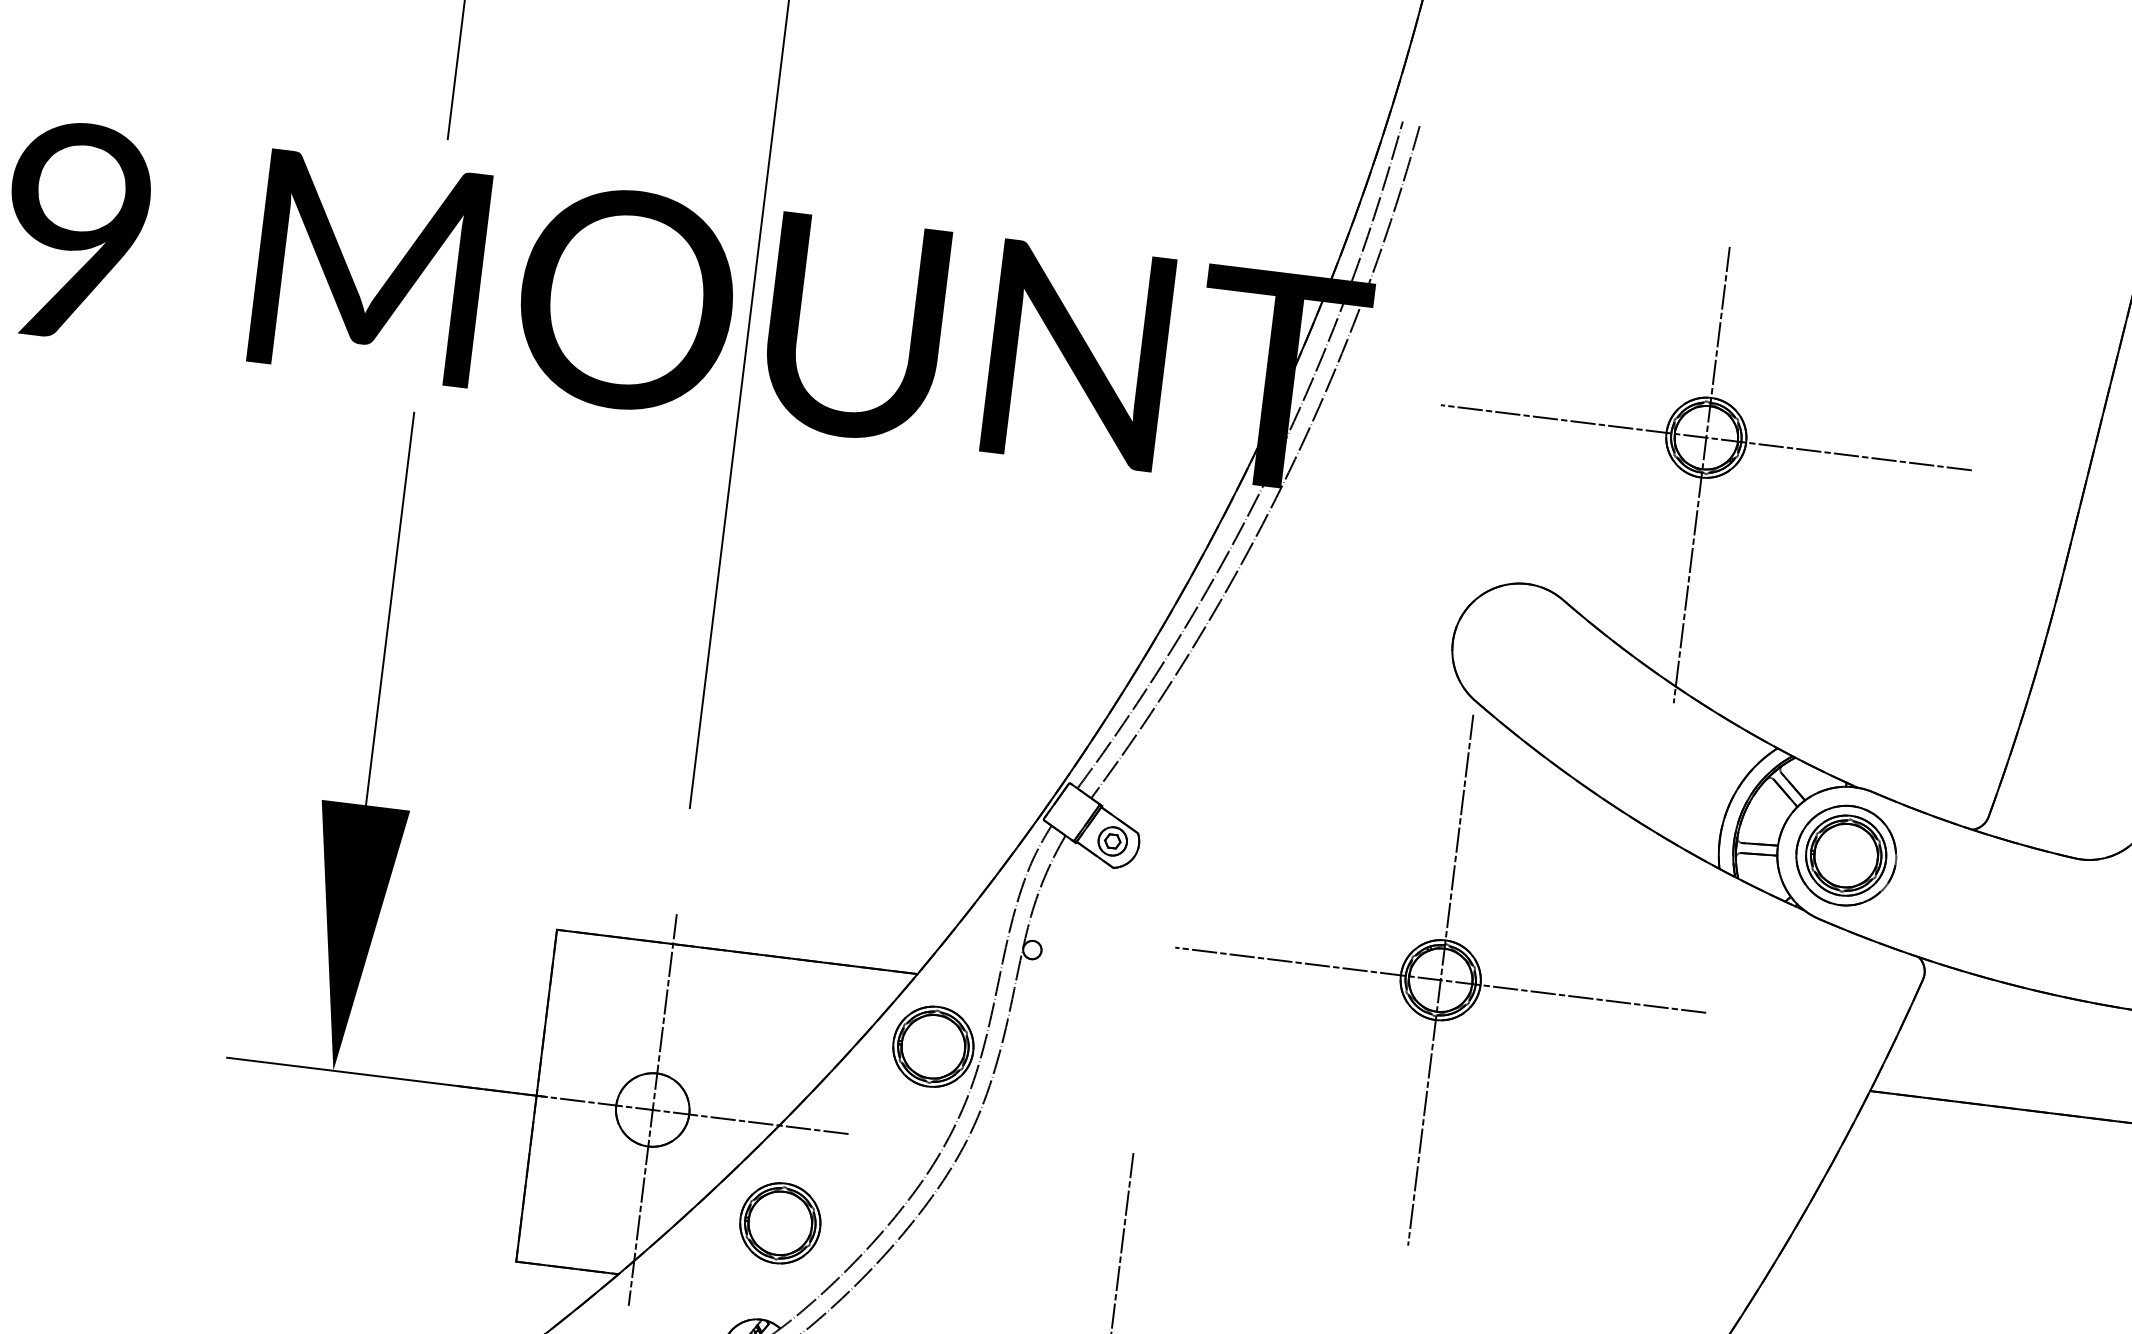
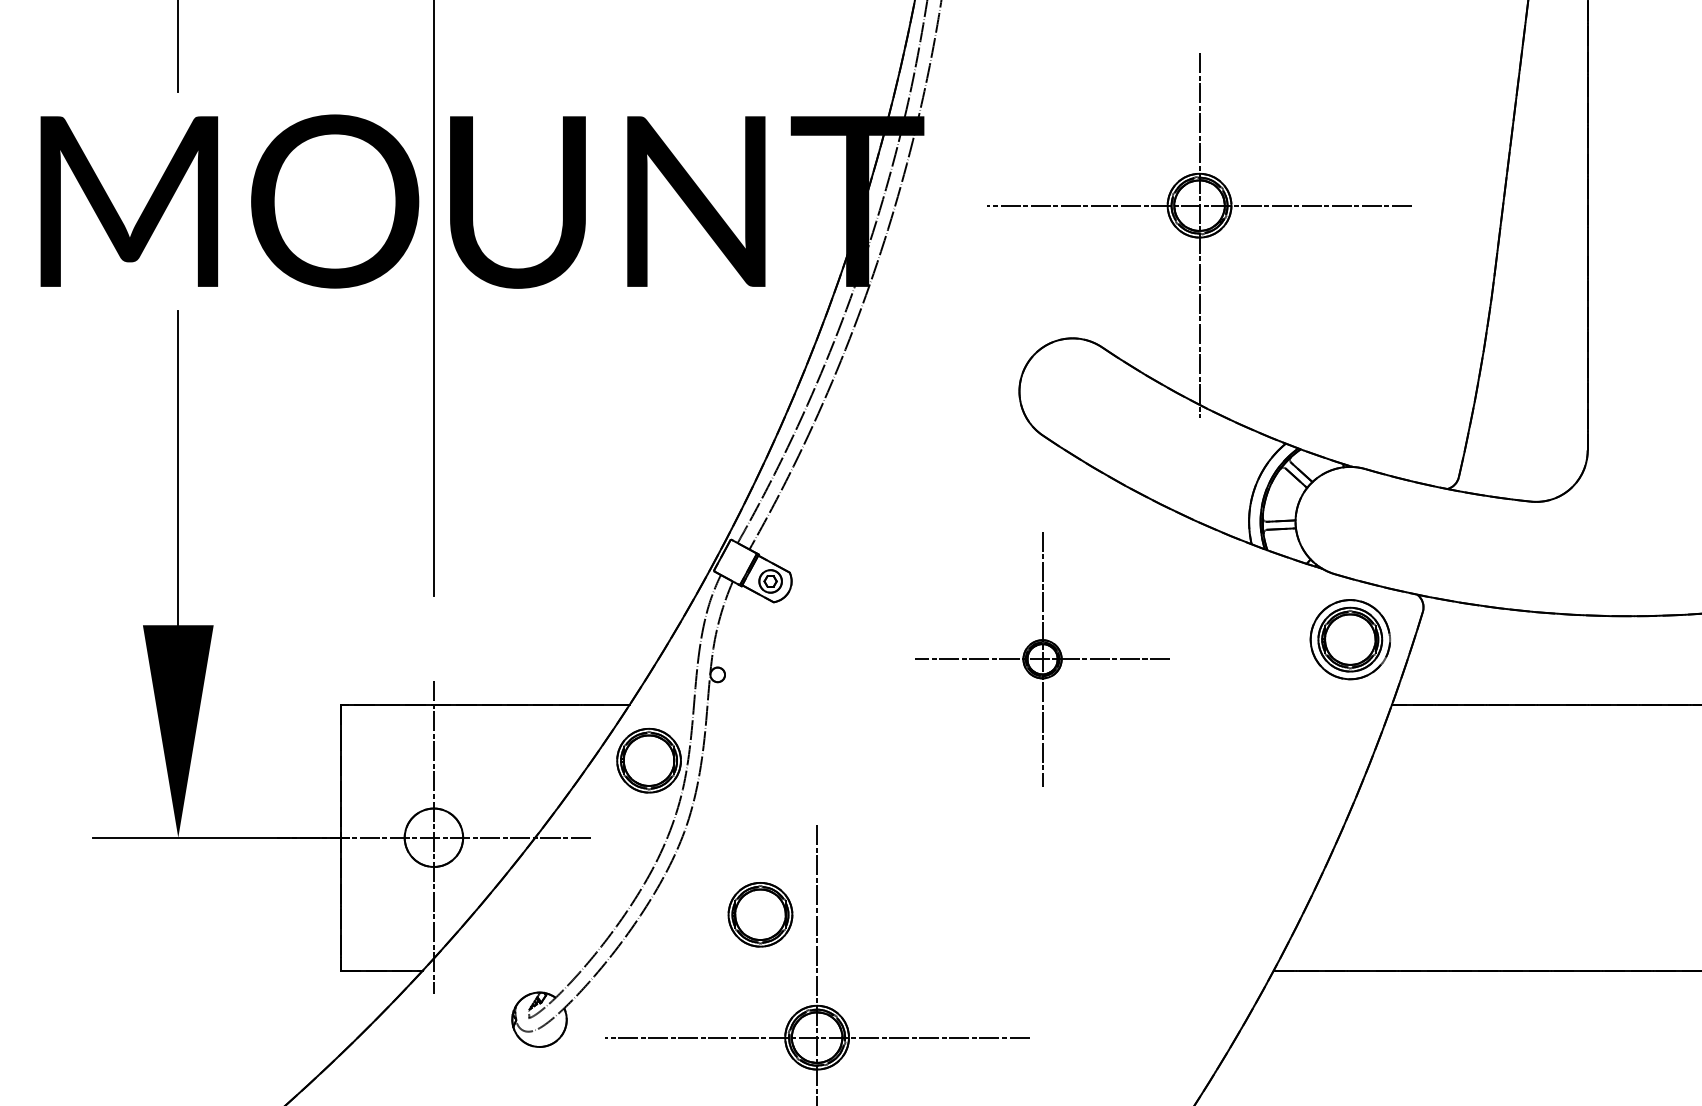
part: (1846, 855) -> (1350, 639), moved
part: (1440, 980) -> (1042, 659), size x0.6
part: (780, 1223) -> (760, 914), moved

